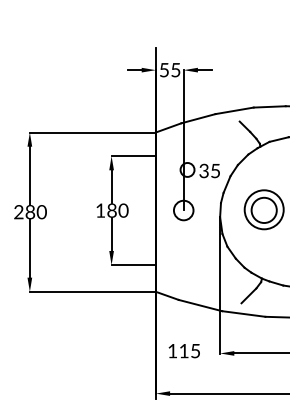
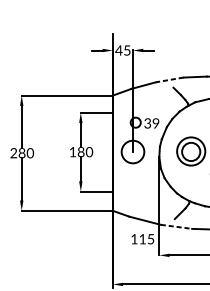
text: (164, 70) -> (119, 50), 55 -> 45
line: (234, 110) -> (169, 79), solid -> dashed
text: (215, 170) -> (155, 123), 35 -> 39
circle: (183, 210) -> (132, 152), size x1.6
line: (243, 314) -> (176, 227), solid -> dashed
text: (183, 351) -> (142, 239), moved

